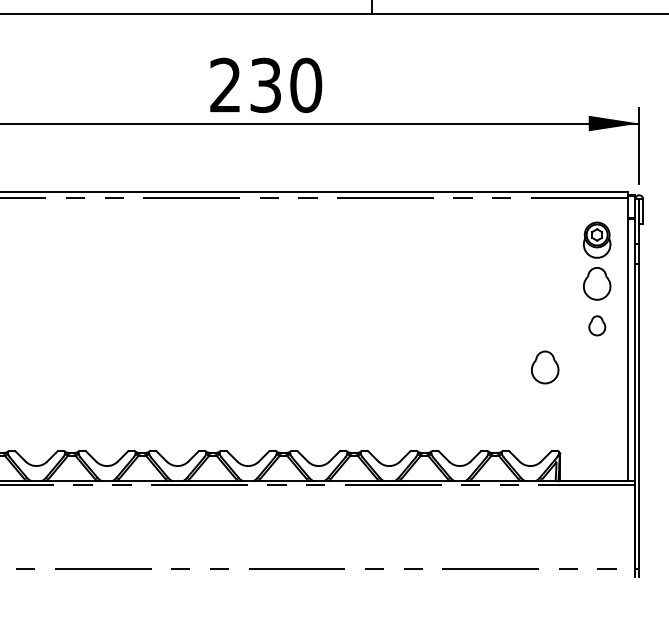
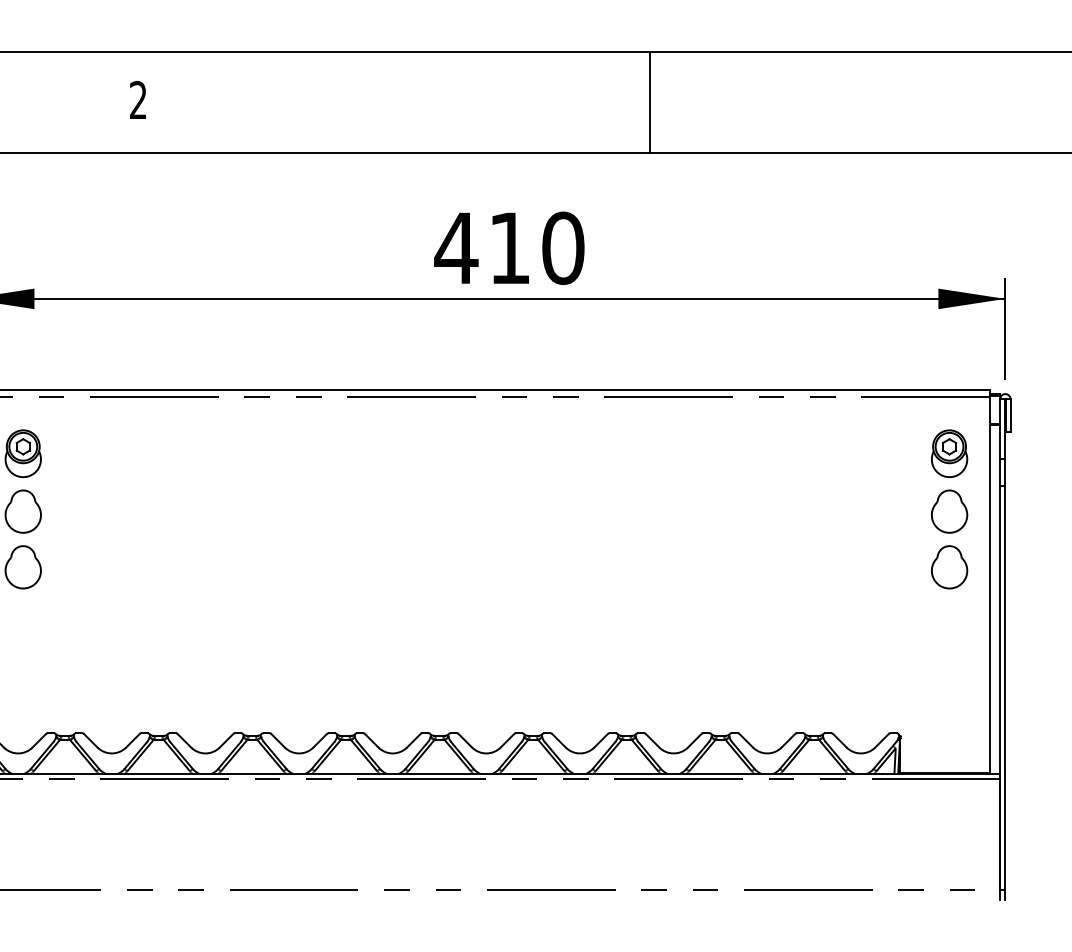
text: (244, 84) -> (481, 247), 230 -> 410
part: (597, 325) -> (949, 567), size x1.67
part: (545, 367) -> (880, 622), removed

